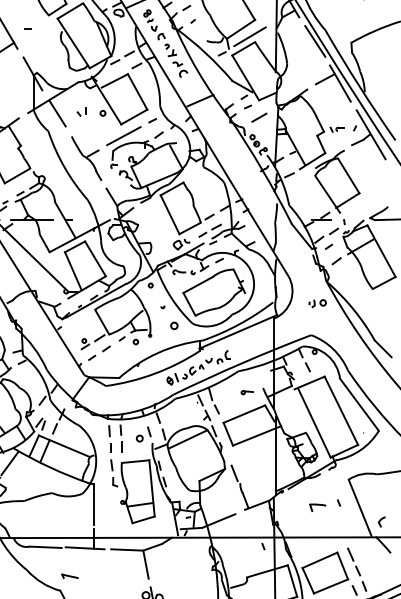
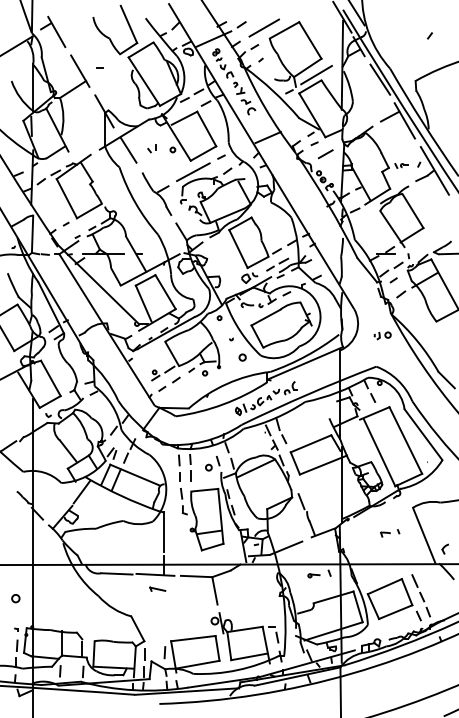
part: (246, 392) -> (313, 575), moved
part: (325, 505) -> (390, 533), size x0.62
part: (69, 575) -> (157, 588), moved

